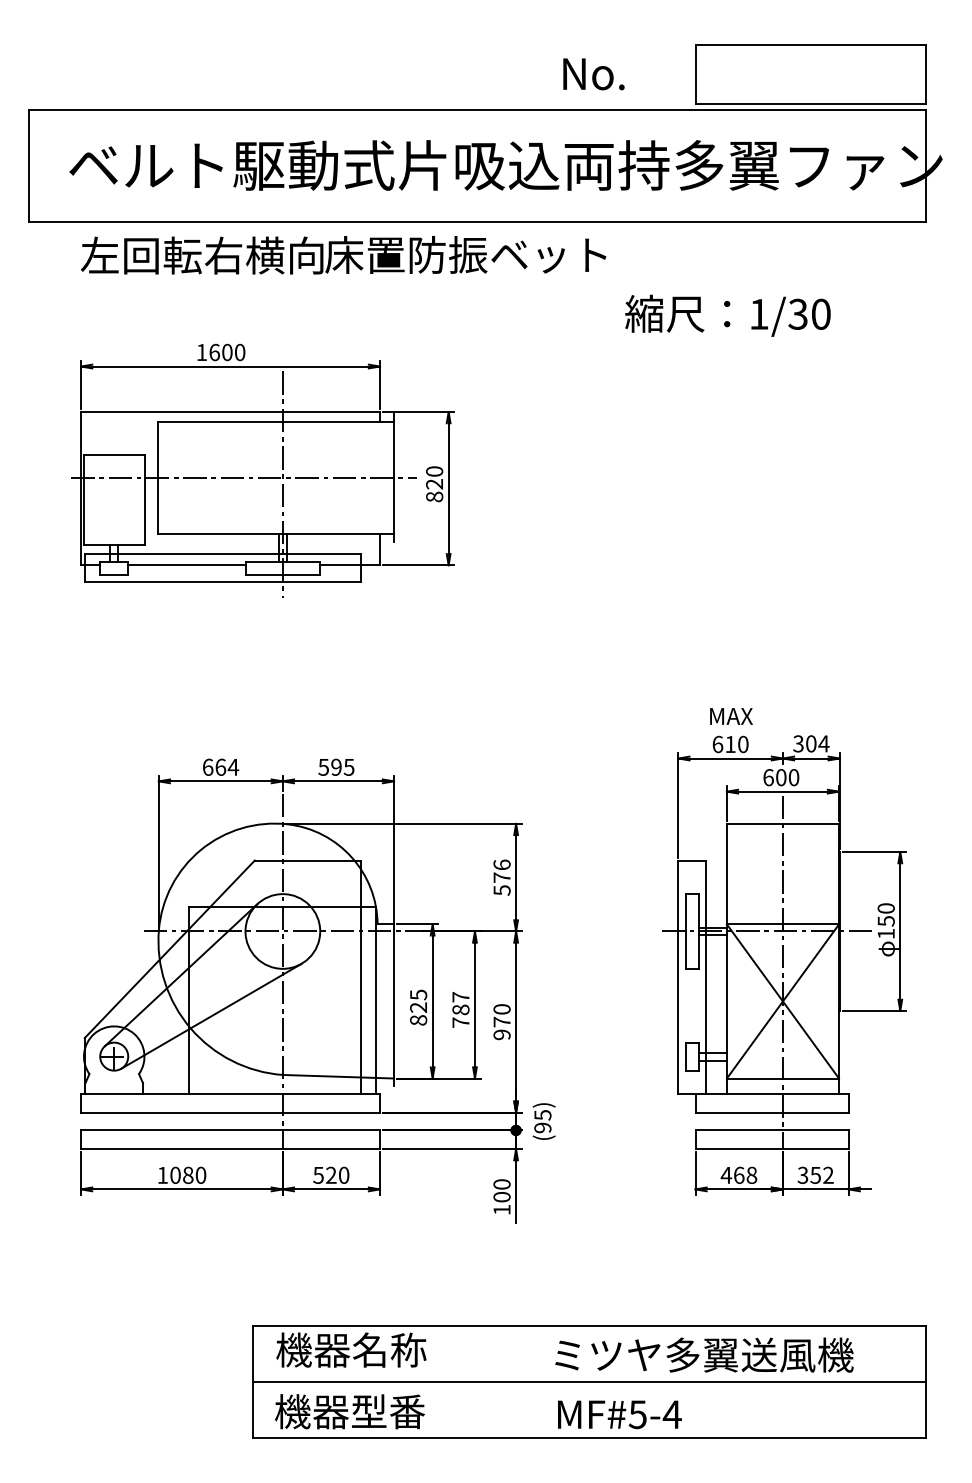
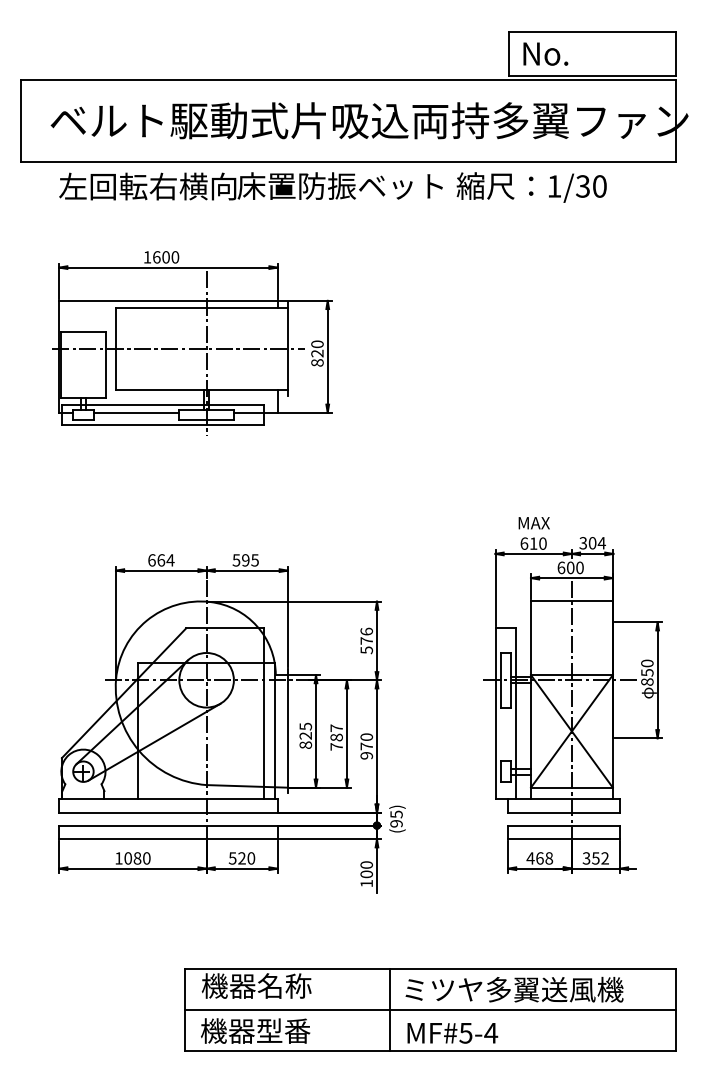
text: (593, 73) -> (545, 53), moved
text: (727, 315) -> (531, 187), moved
text: (886, 933) -> (647, 681), 150 -> 850
line: (533, 1382) -> (389, 1009), added

